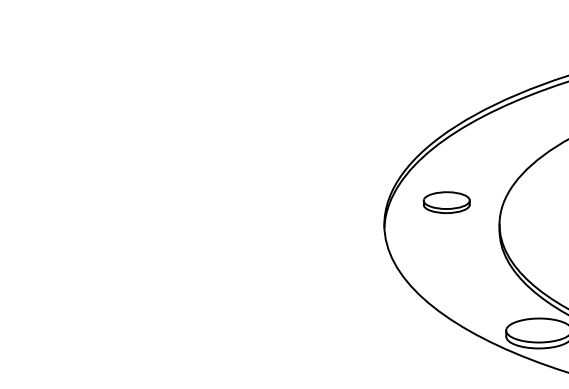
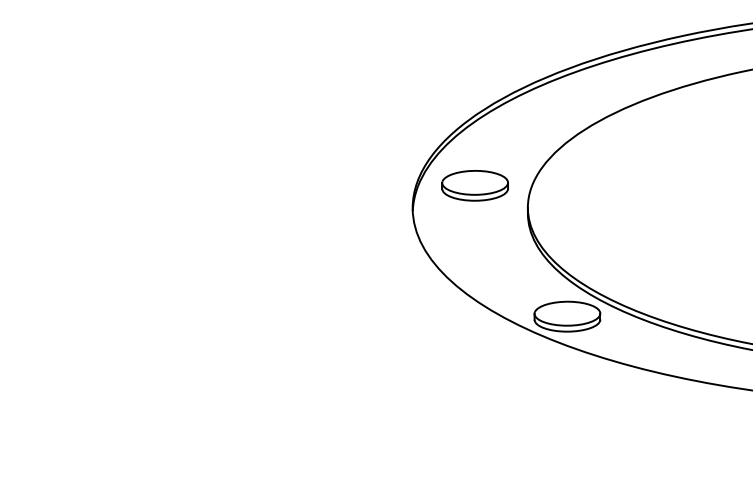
part: (446, 202) -> (474, 185), size x1.43

